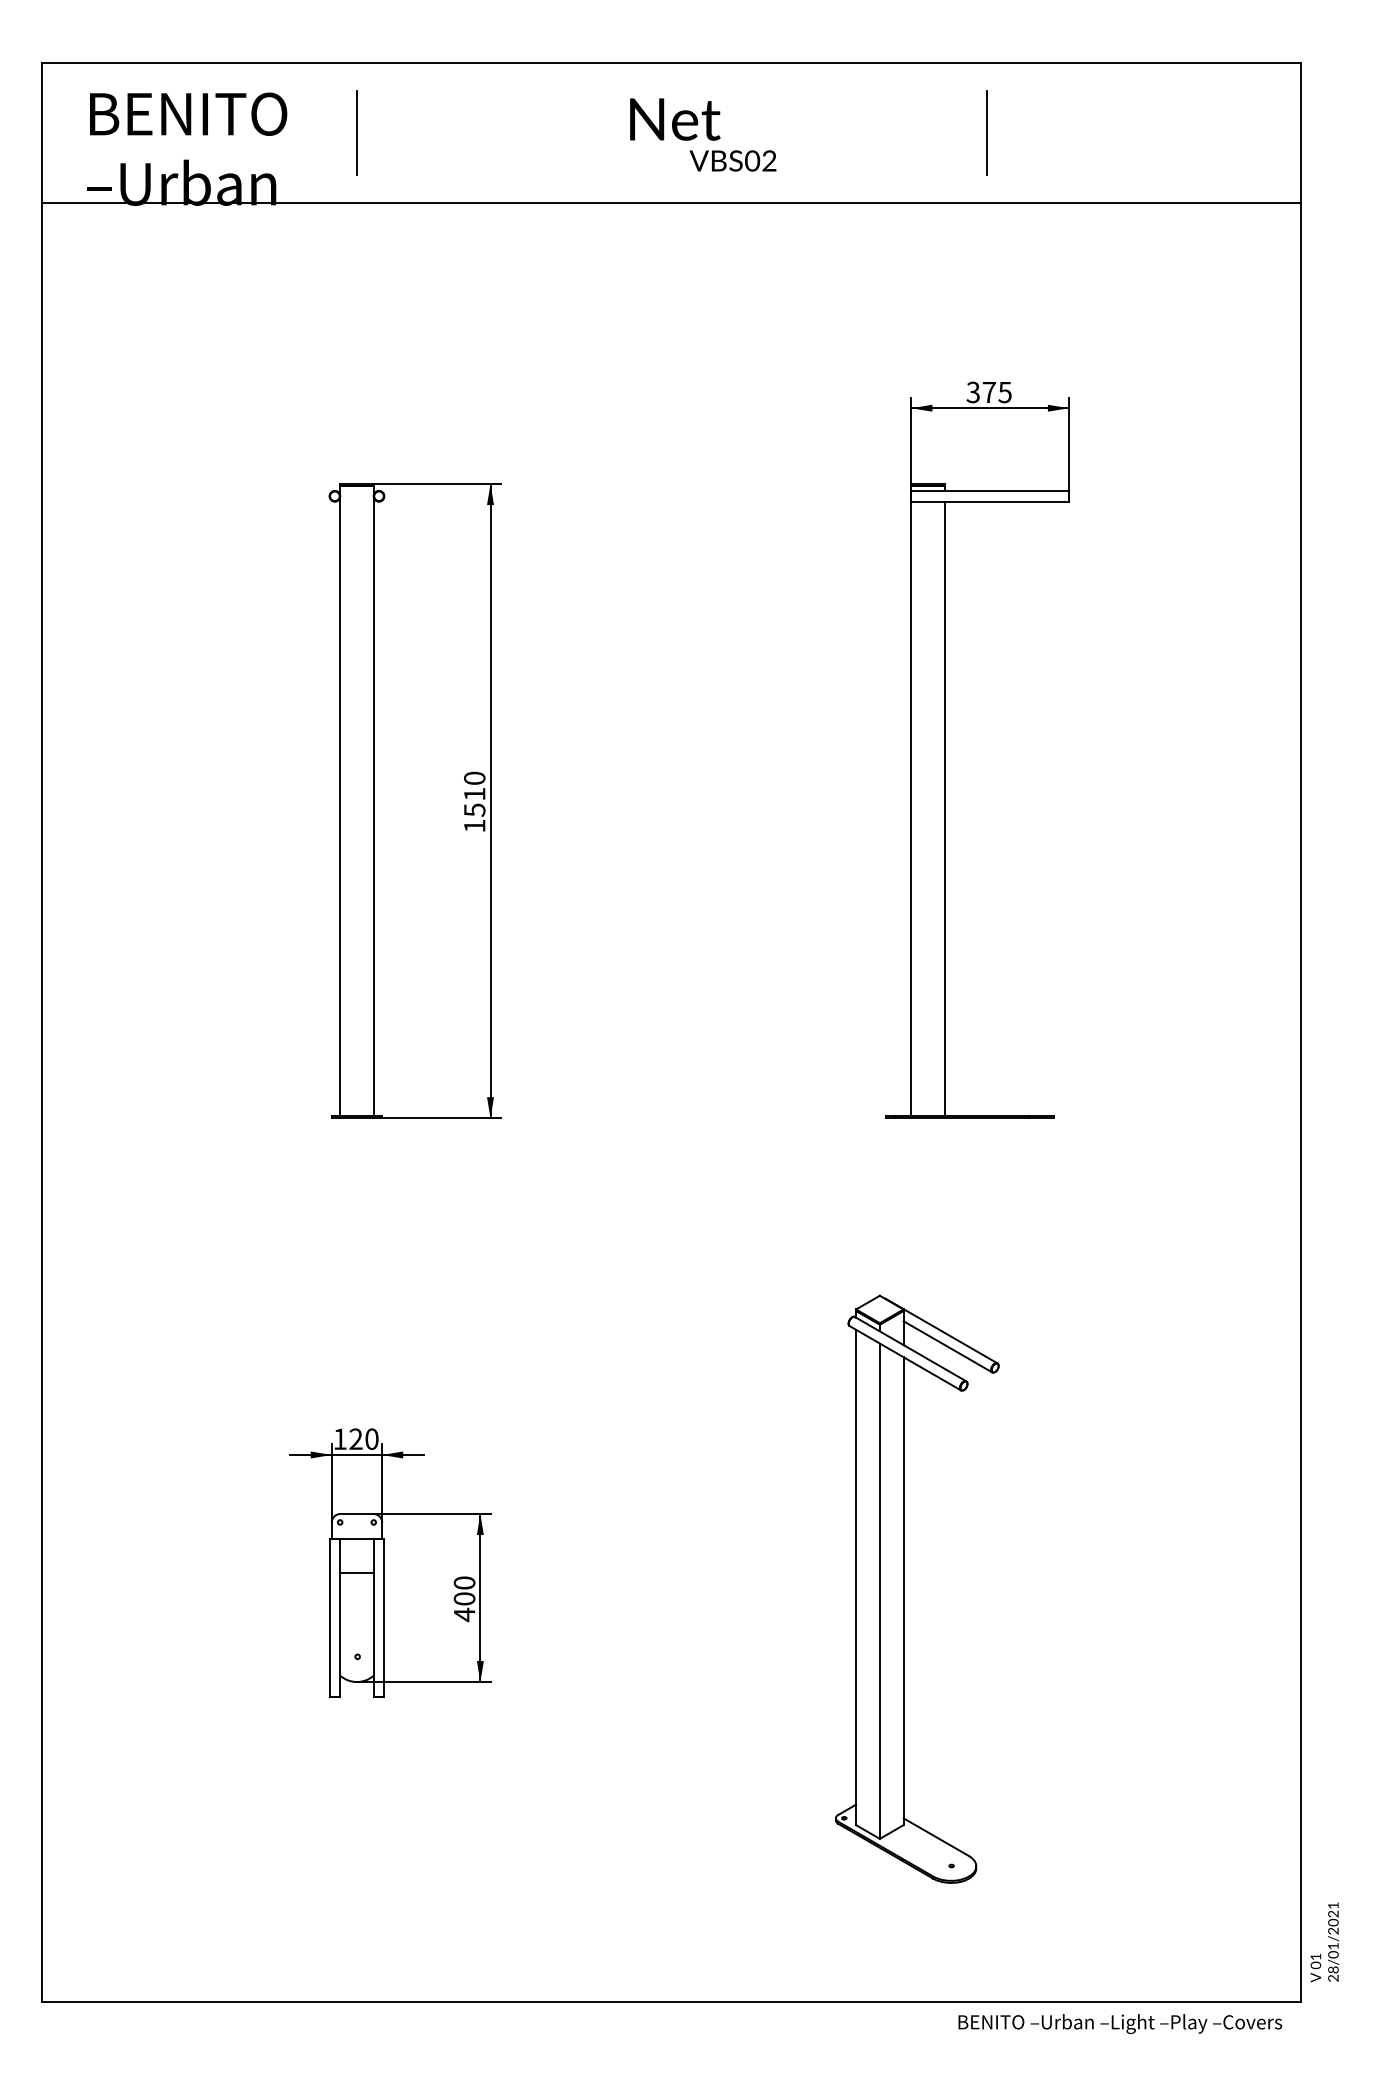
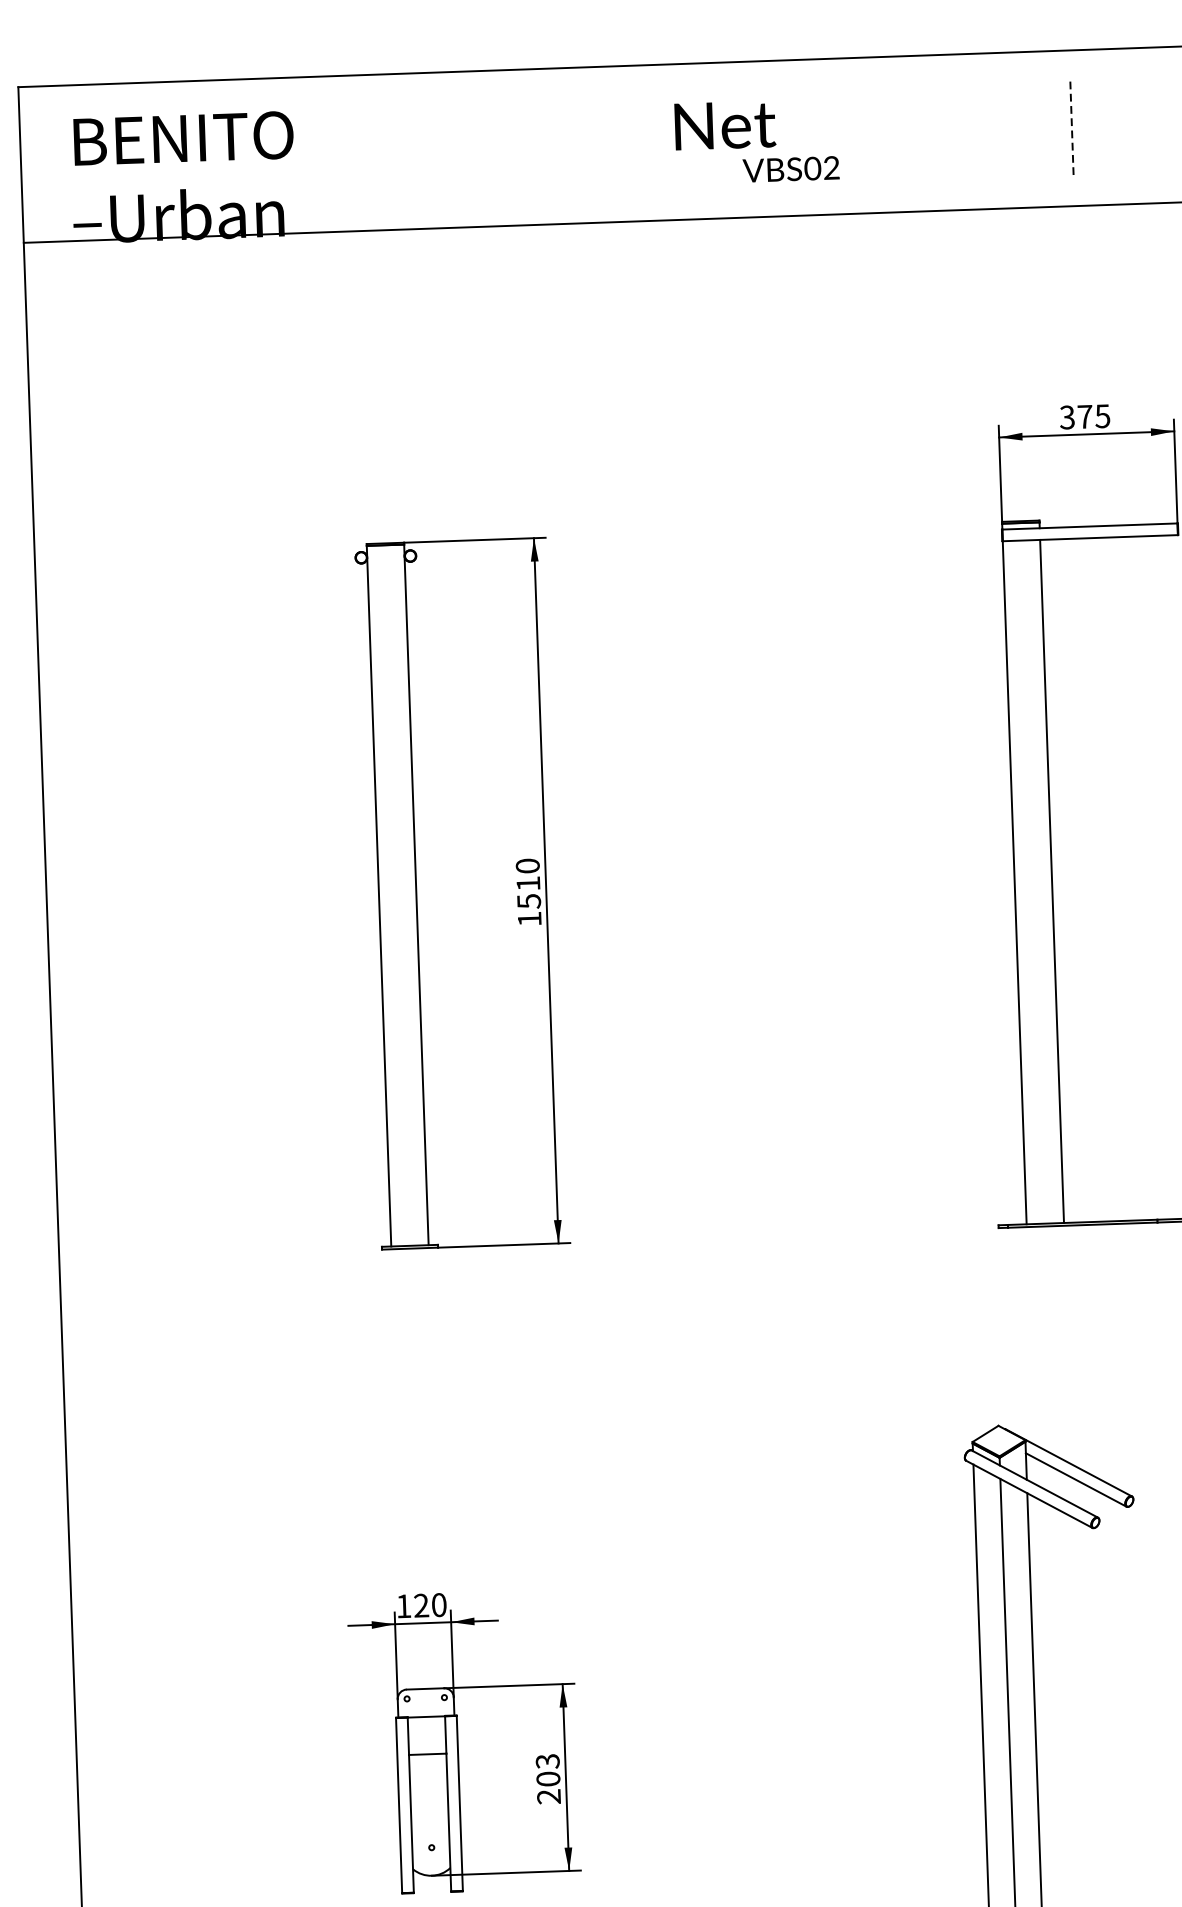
line: (356, 132) -> (371, 152), removed
line: (986, 132) -> (1071, 127), solid -> dashed
text: (464, 1599) -> (548, 1779), 400 -> 203

